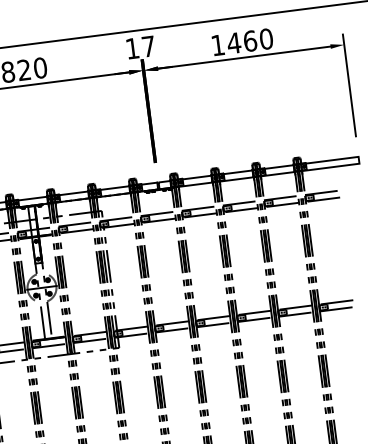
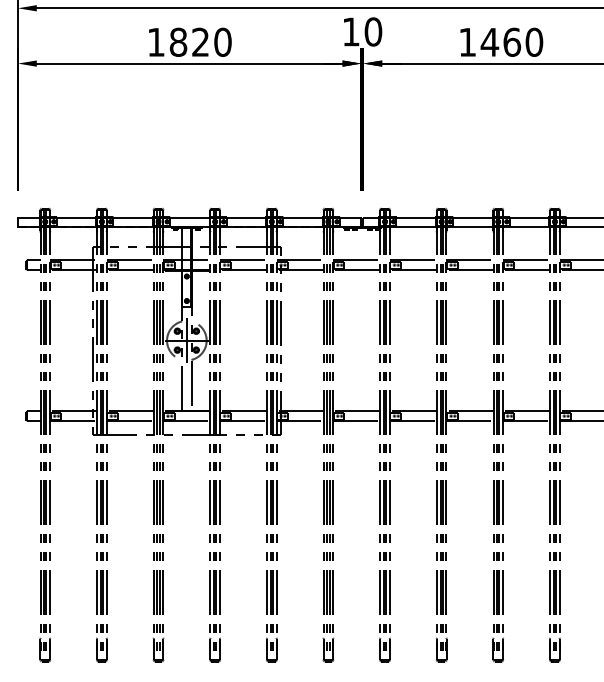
text: (148, 46) -> (373, 31), 17 -> 10
line: (41, 287) -> (186, 340), added

